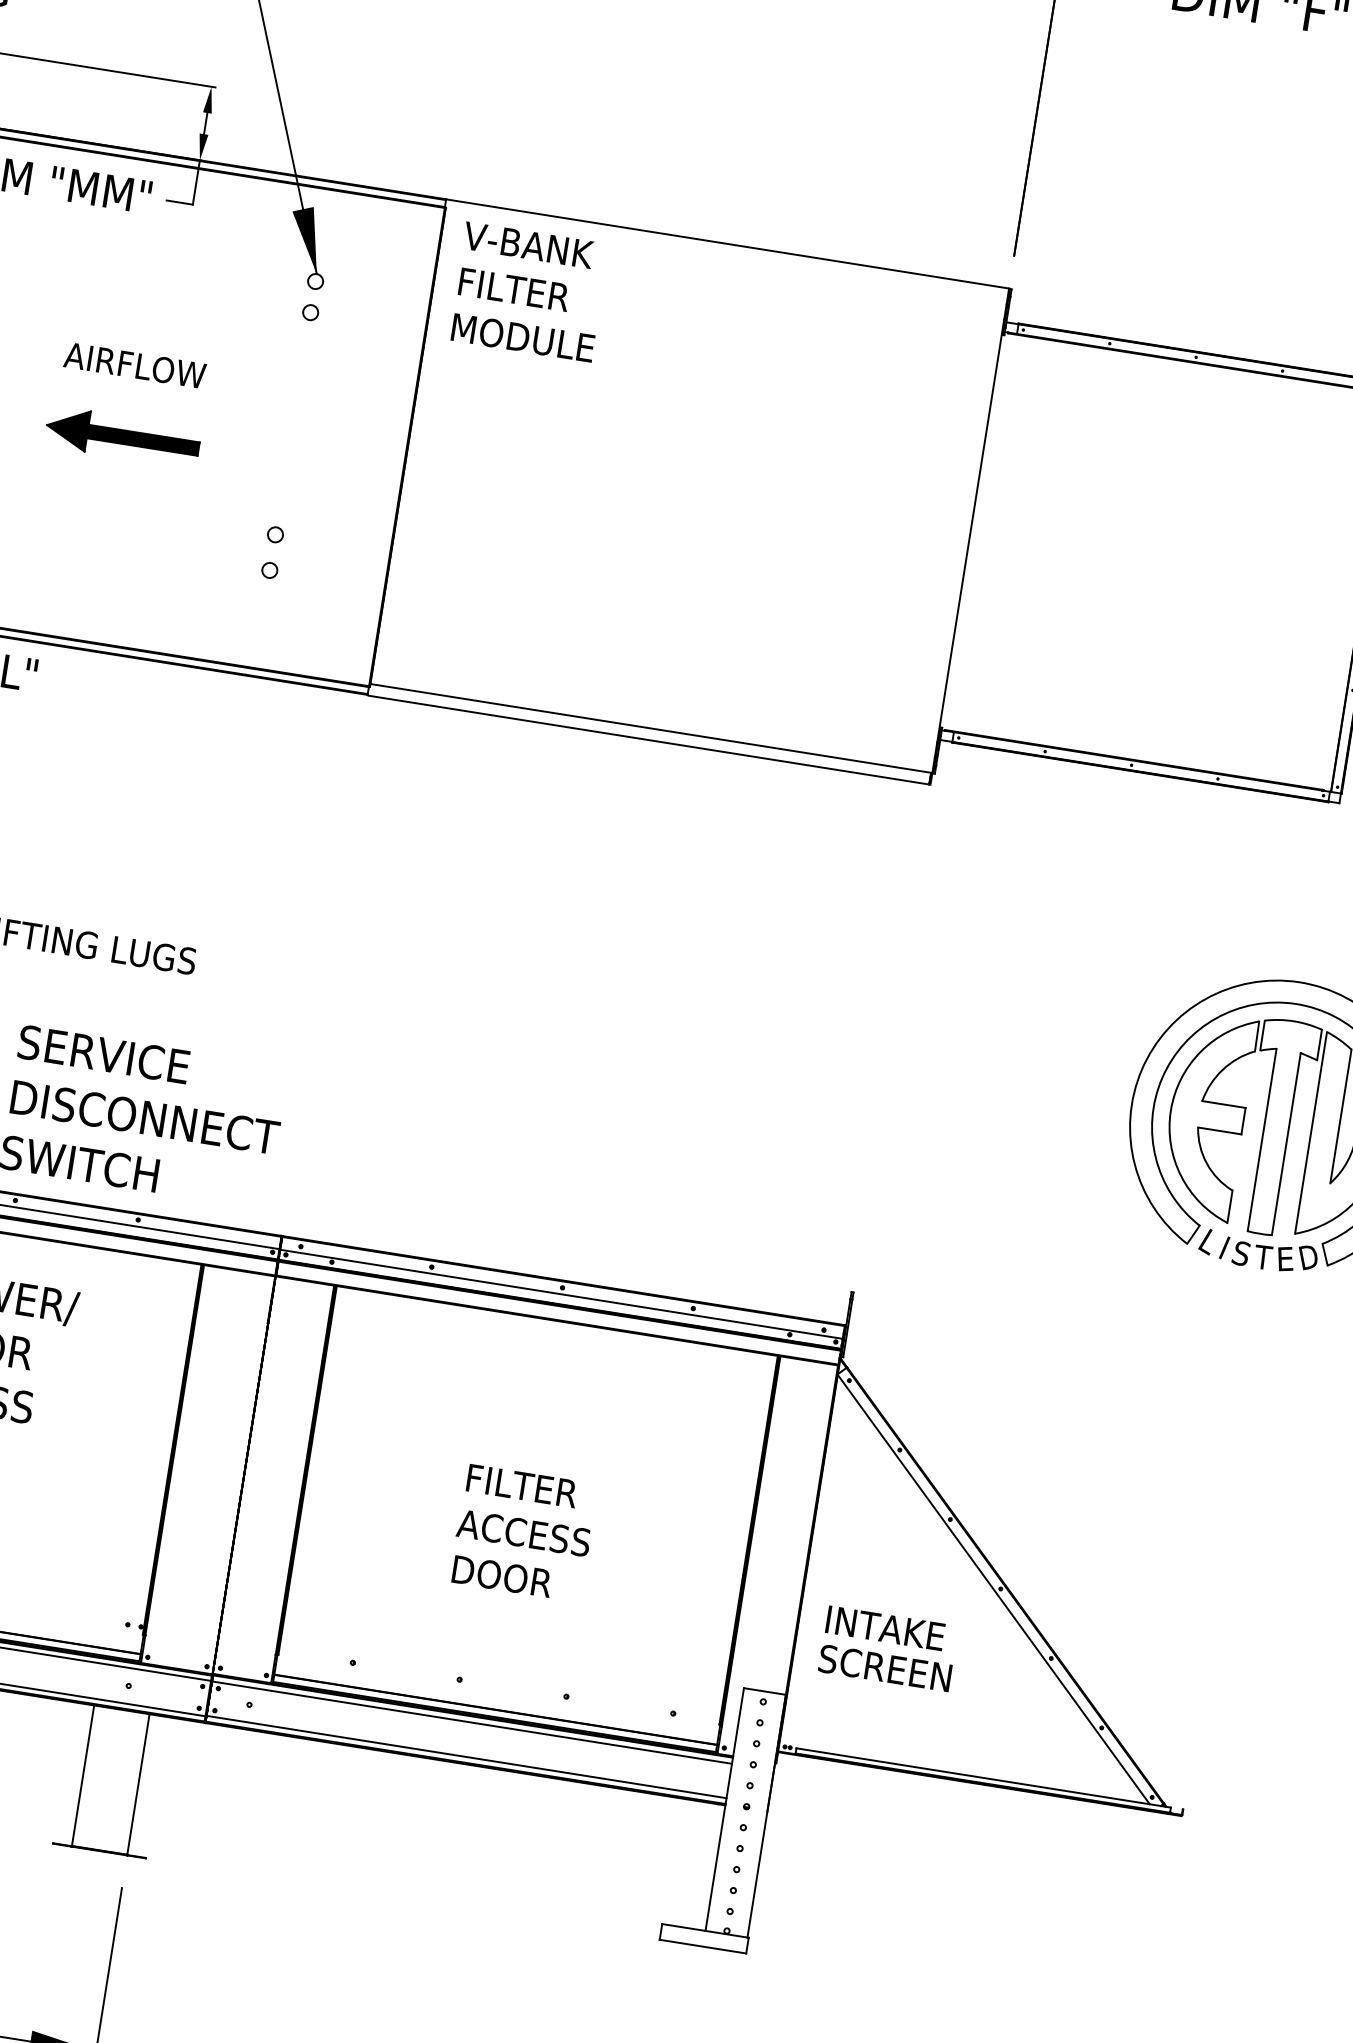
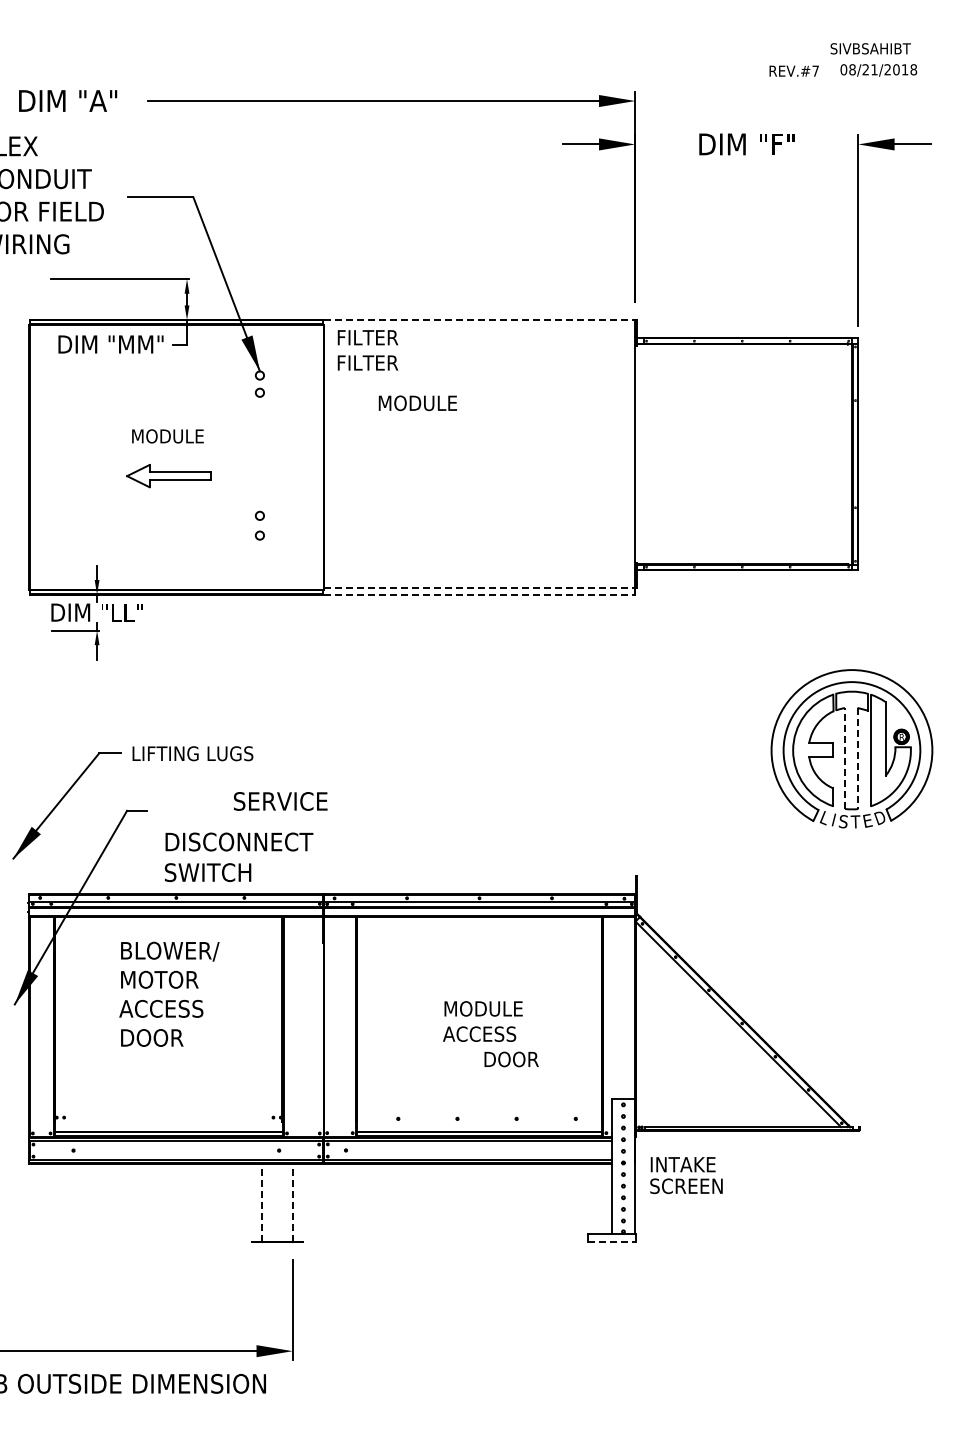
line: (727, 243) -> (479, 319), solid -> dashed
text: (527, 244) -> (371, 337), V-BANK -> FILTER
text: (522, 338) -> (417, 403), moved
text: (134, 365) -> (169, 436), AIRFLOW -> MODULE
fill: (123, 437) -> (169, 476), removed
line: (651, 728) -> (479, 588), solid -> dashed
line: (649, 739) -> (479, 594), solid -> dashed
text: (103, 1054) -> (280, 801), moved
line: (1261, 1139) -> (844, 758), solid -> dashed
line: (1286, 1145) -> (858, 759), solid -> dashed
text: (539, 1488) -> (484, 1008), FILTER -> MODULE
text: (501, 1576) -> (511, 1059), moved
text: (888, 1648) -> (686, 1175), moved
line: (83, 1776) -> (262, 1203), solid -> dashed
line: (137, 1785) -> (292, 1203), solid -> dashed
line: (702, 1946) -> (611, 1242), solid -> dashed

